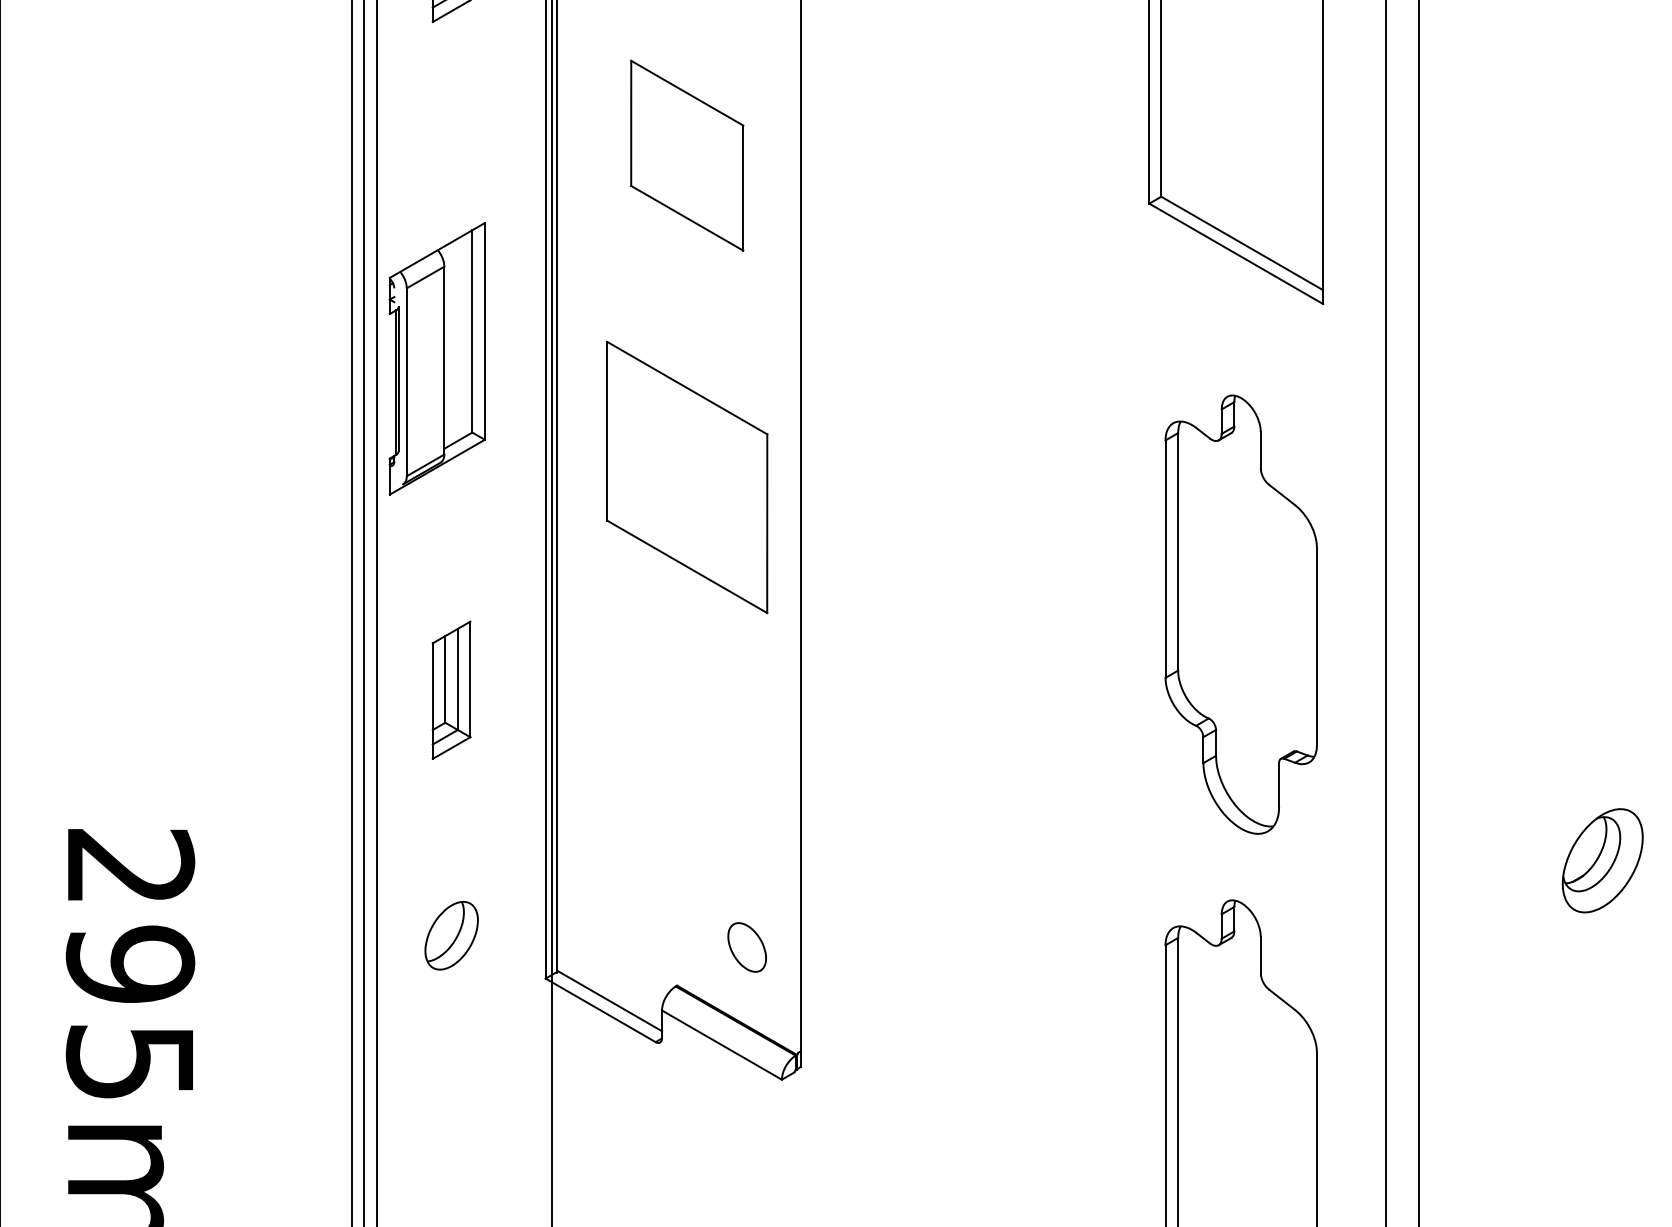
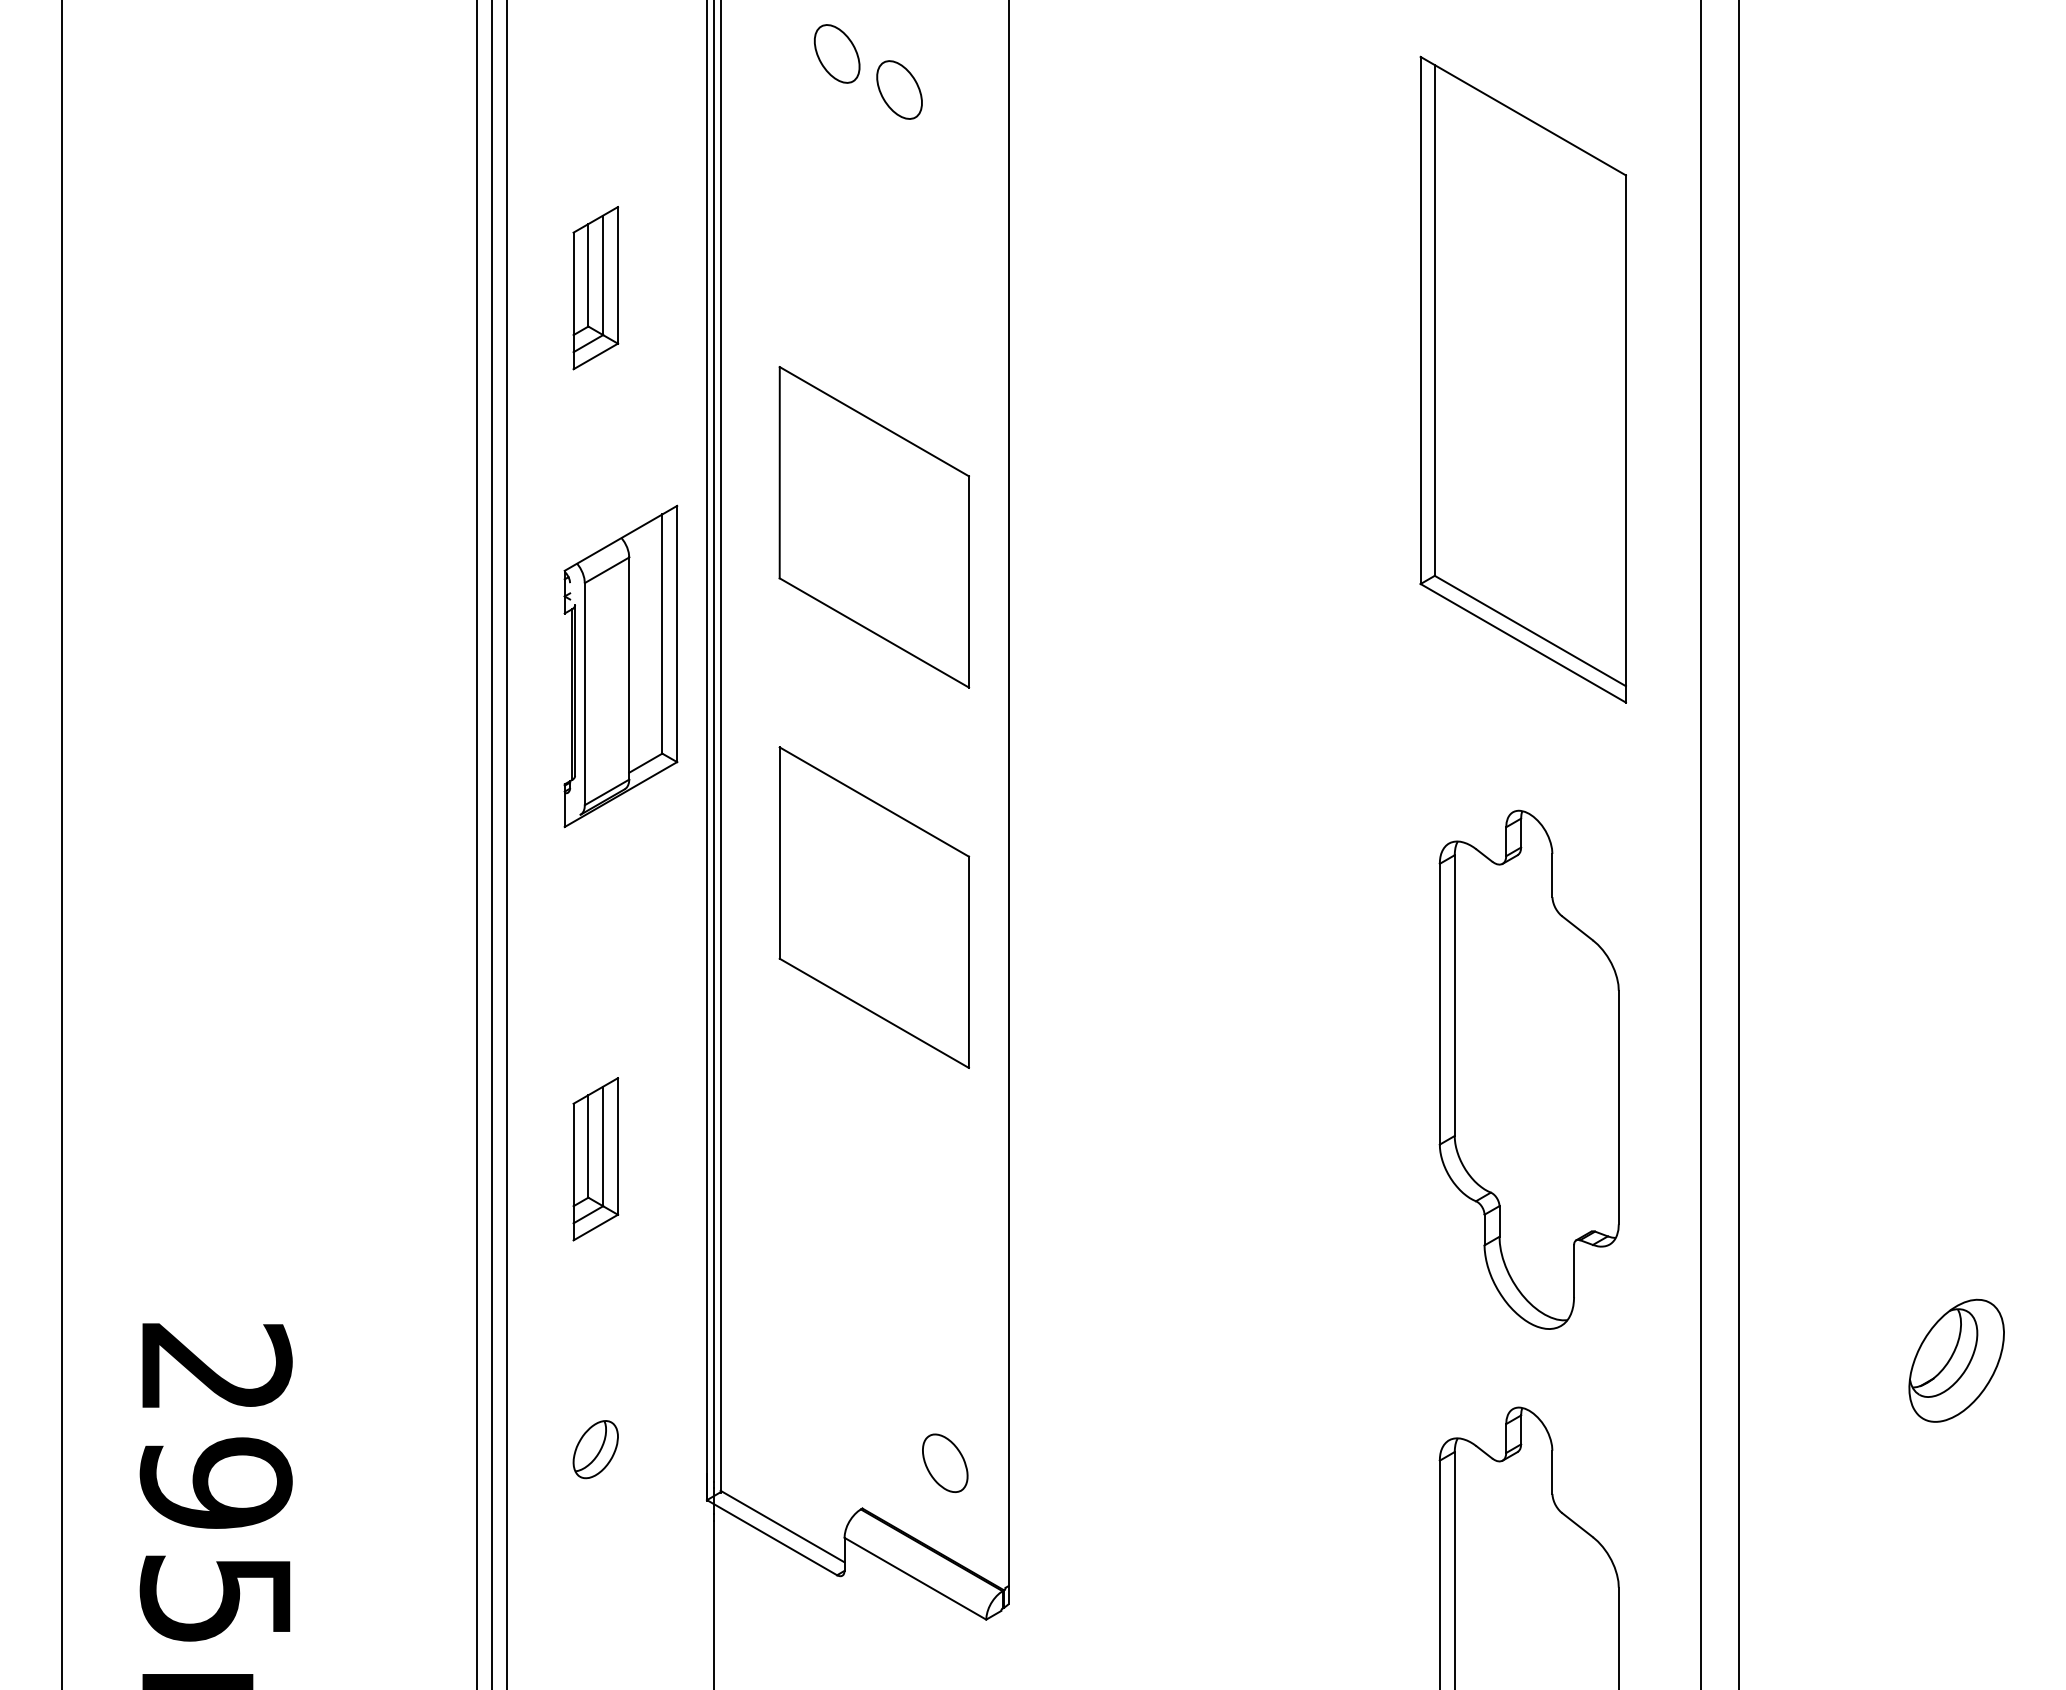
part: (687, 155) -> (874, 527), size x1.43
part: (436, 358) -> (620, 666), moved
part: (451, 935) -> (595, 1449), size x0.71

